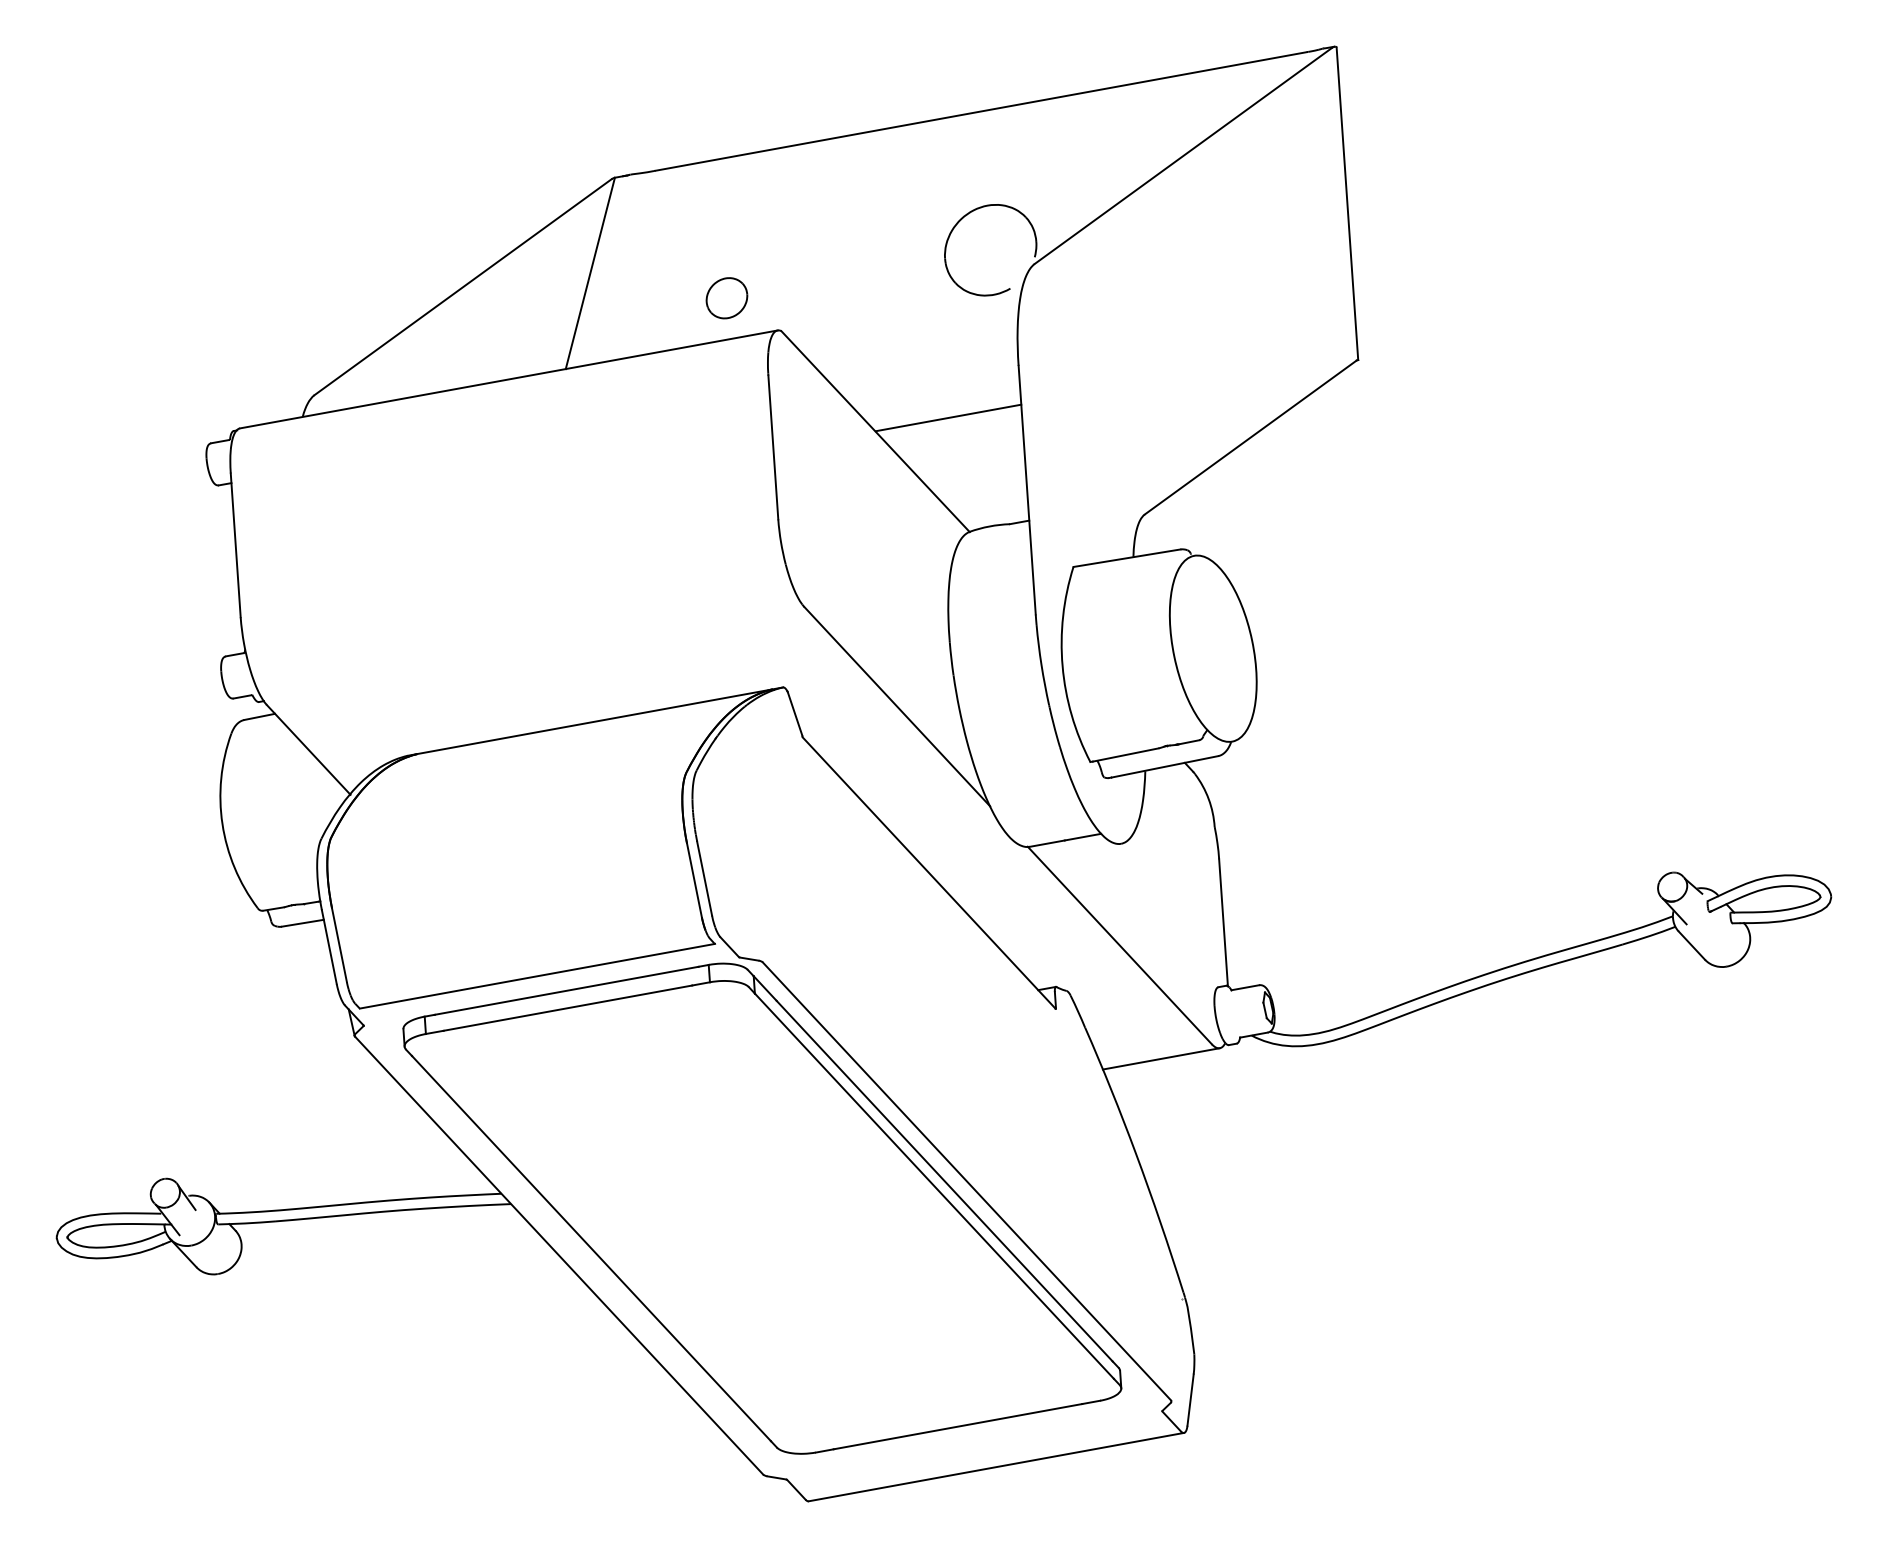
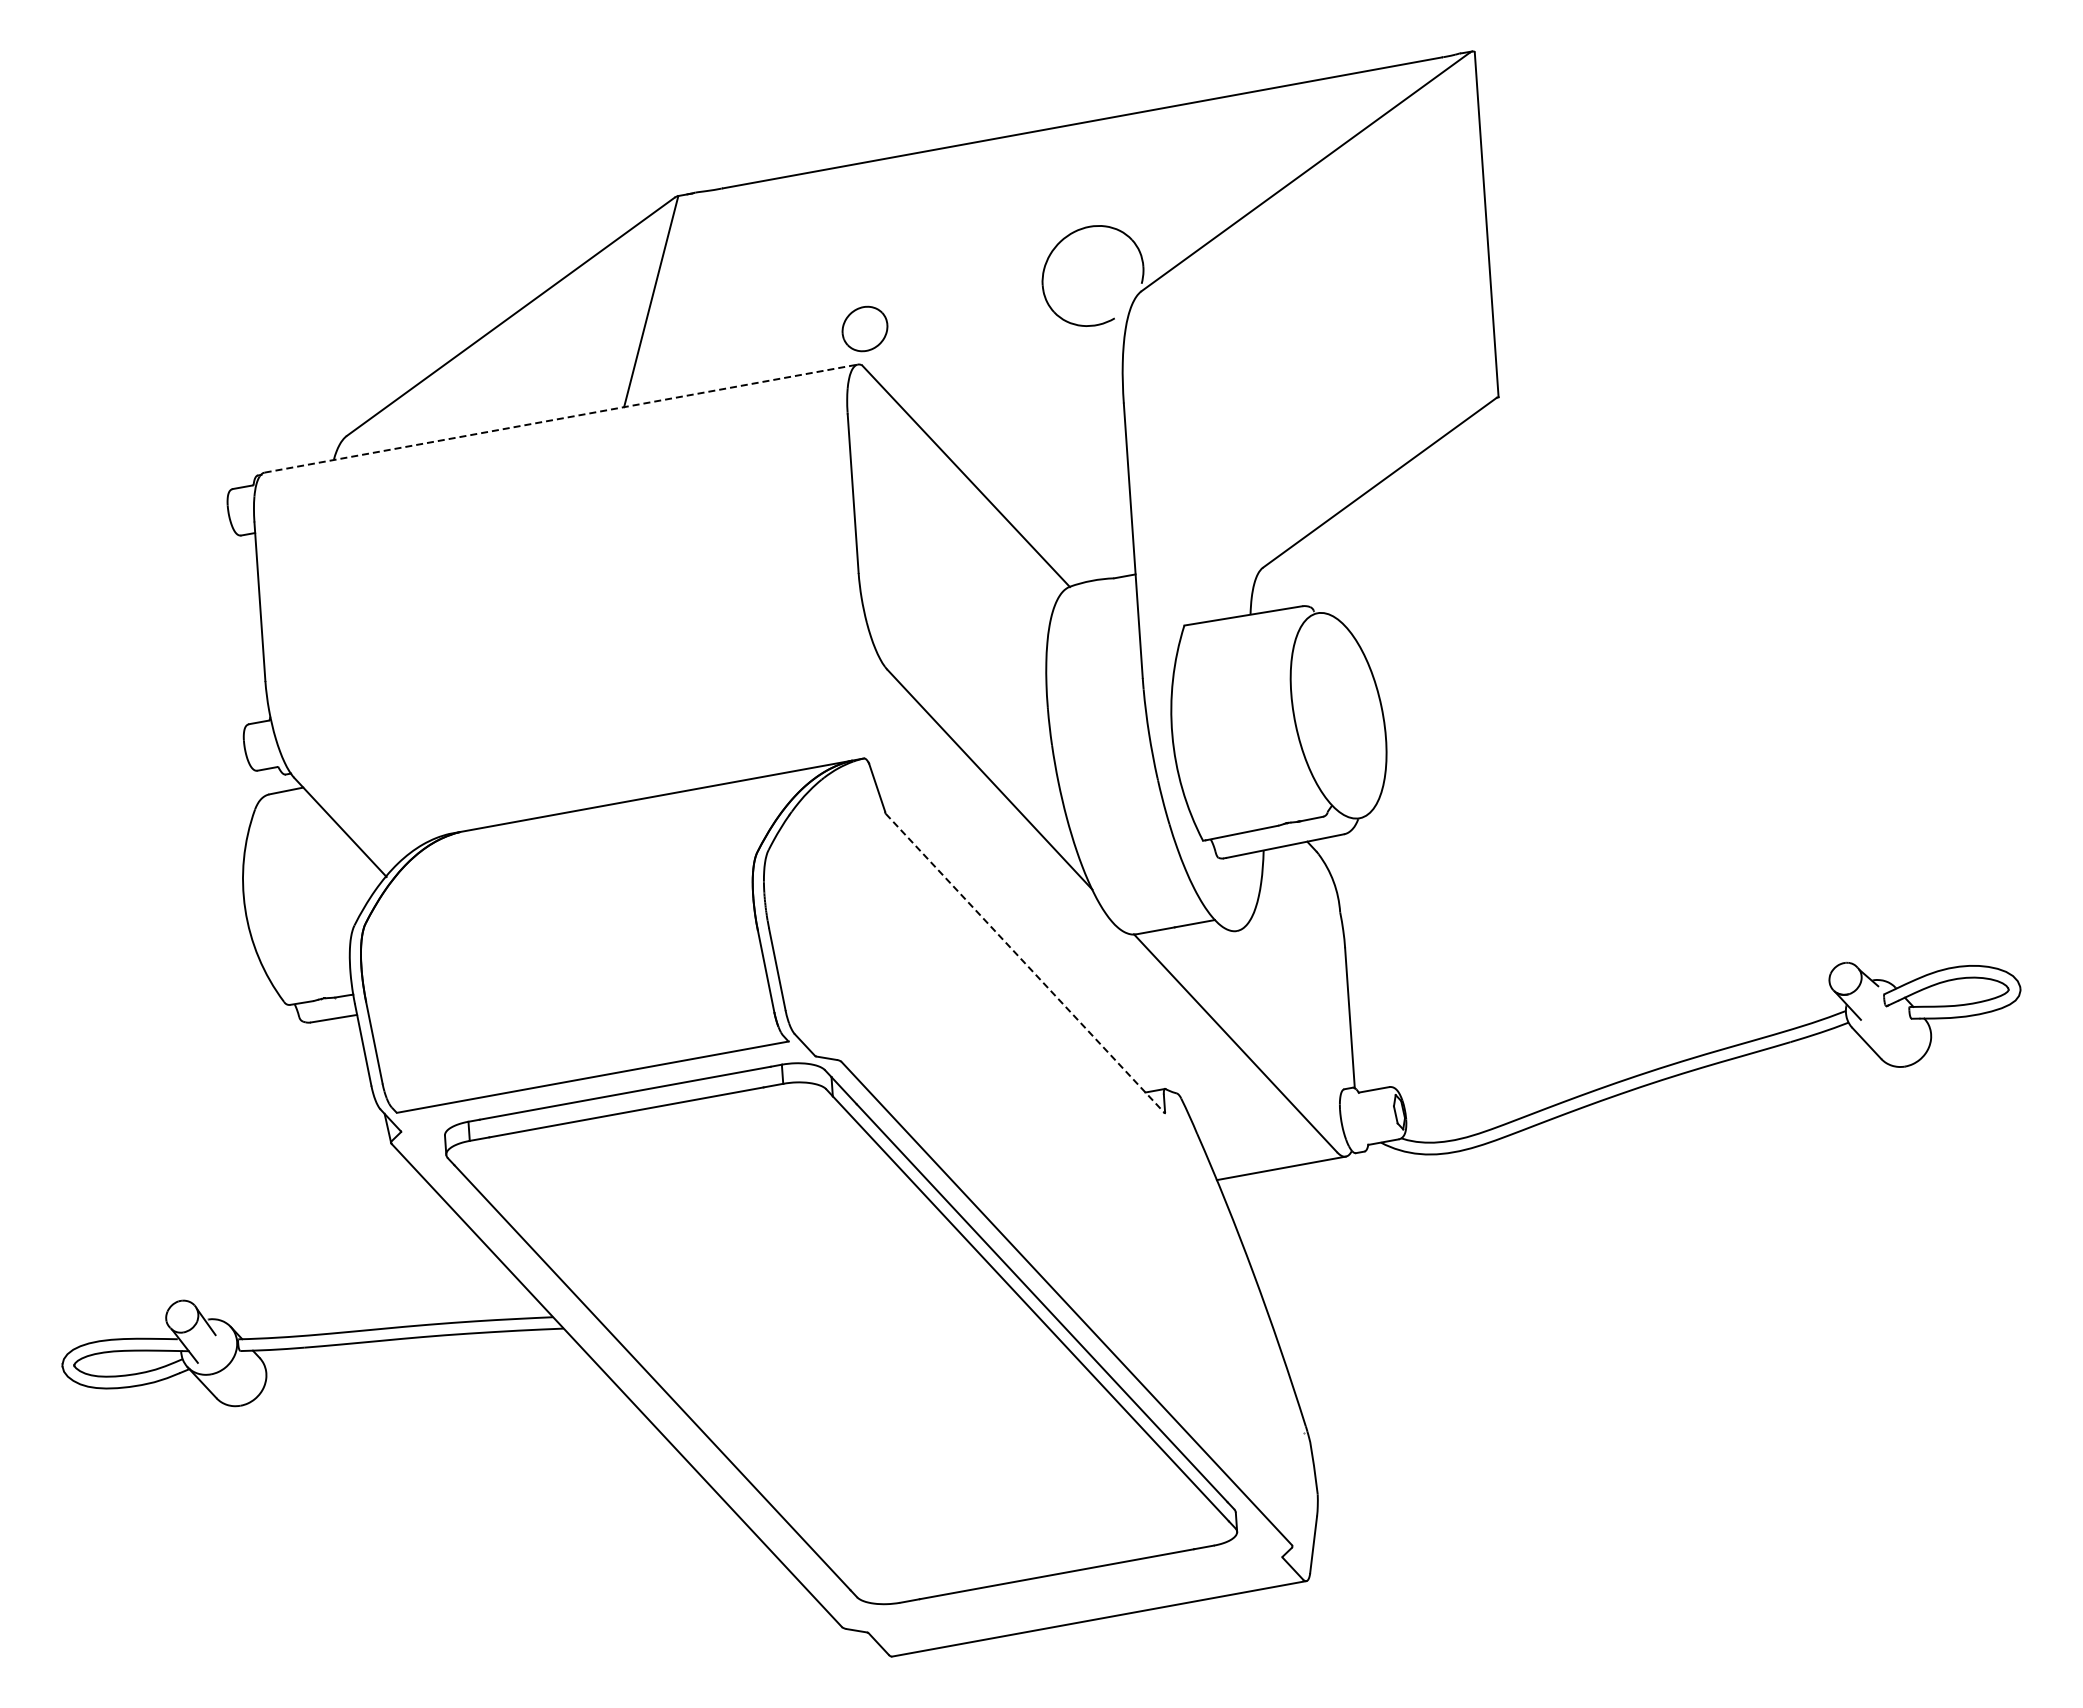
part: (726, 297) -> (864, 328), moved
line: (509, 379) -> (561, 418), solid -> dashed
line: (948, 417) -> (1046, 460), removed
line: (929, 873) -> (1025, 963), solid -> dashed

